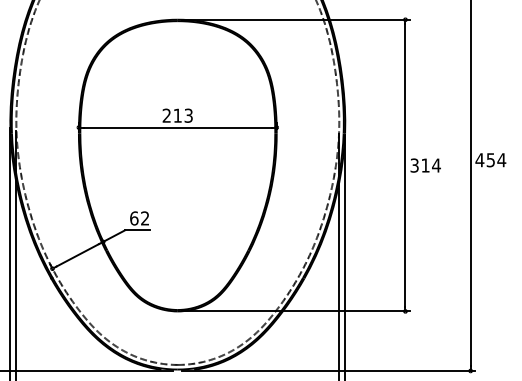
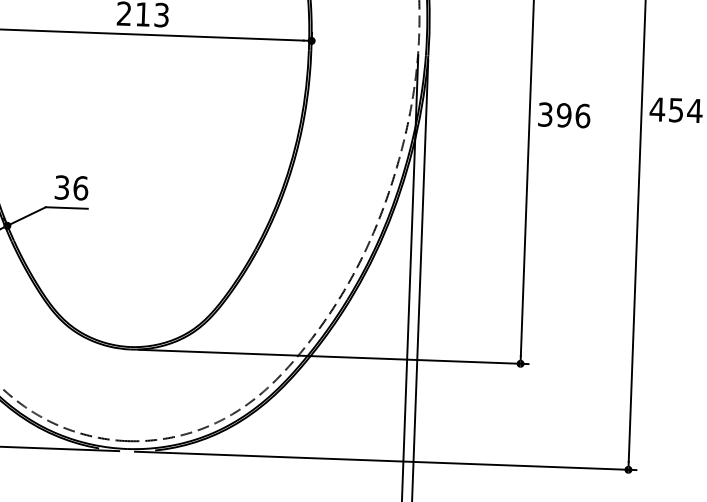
text: (430, 165) -> (572, 115), 314 -> 396
text: (139, 218) -> (71, 187), 62 -> 36

